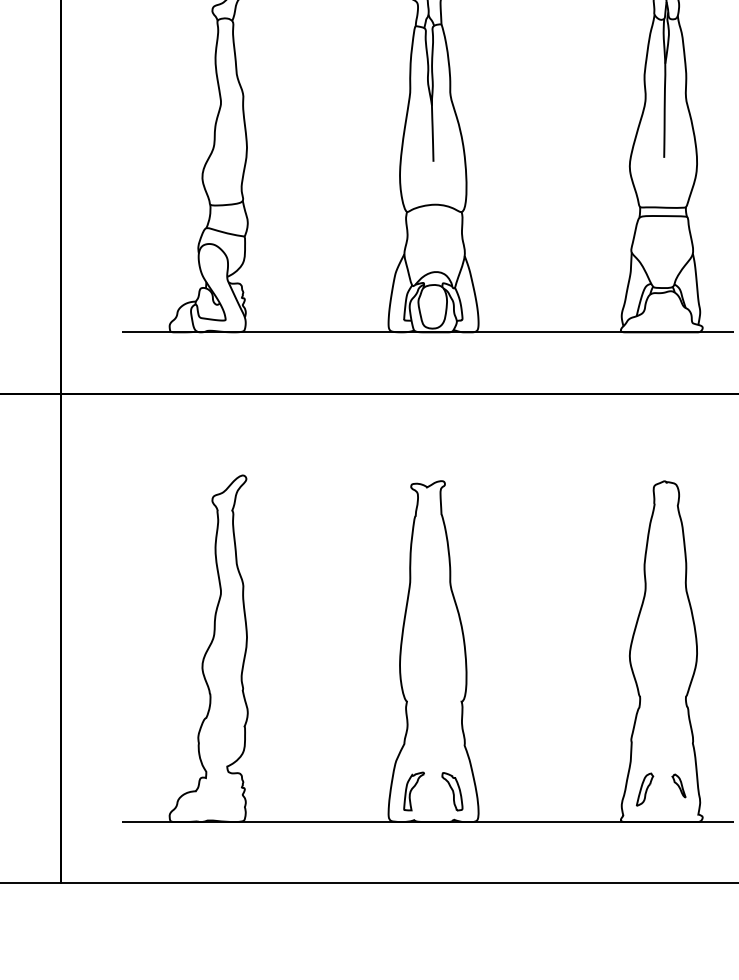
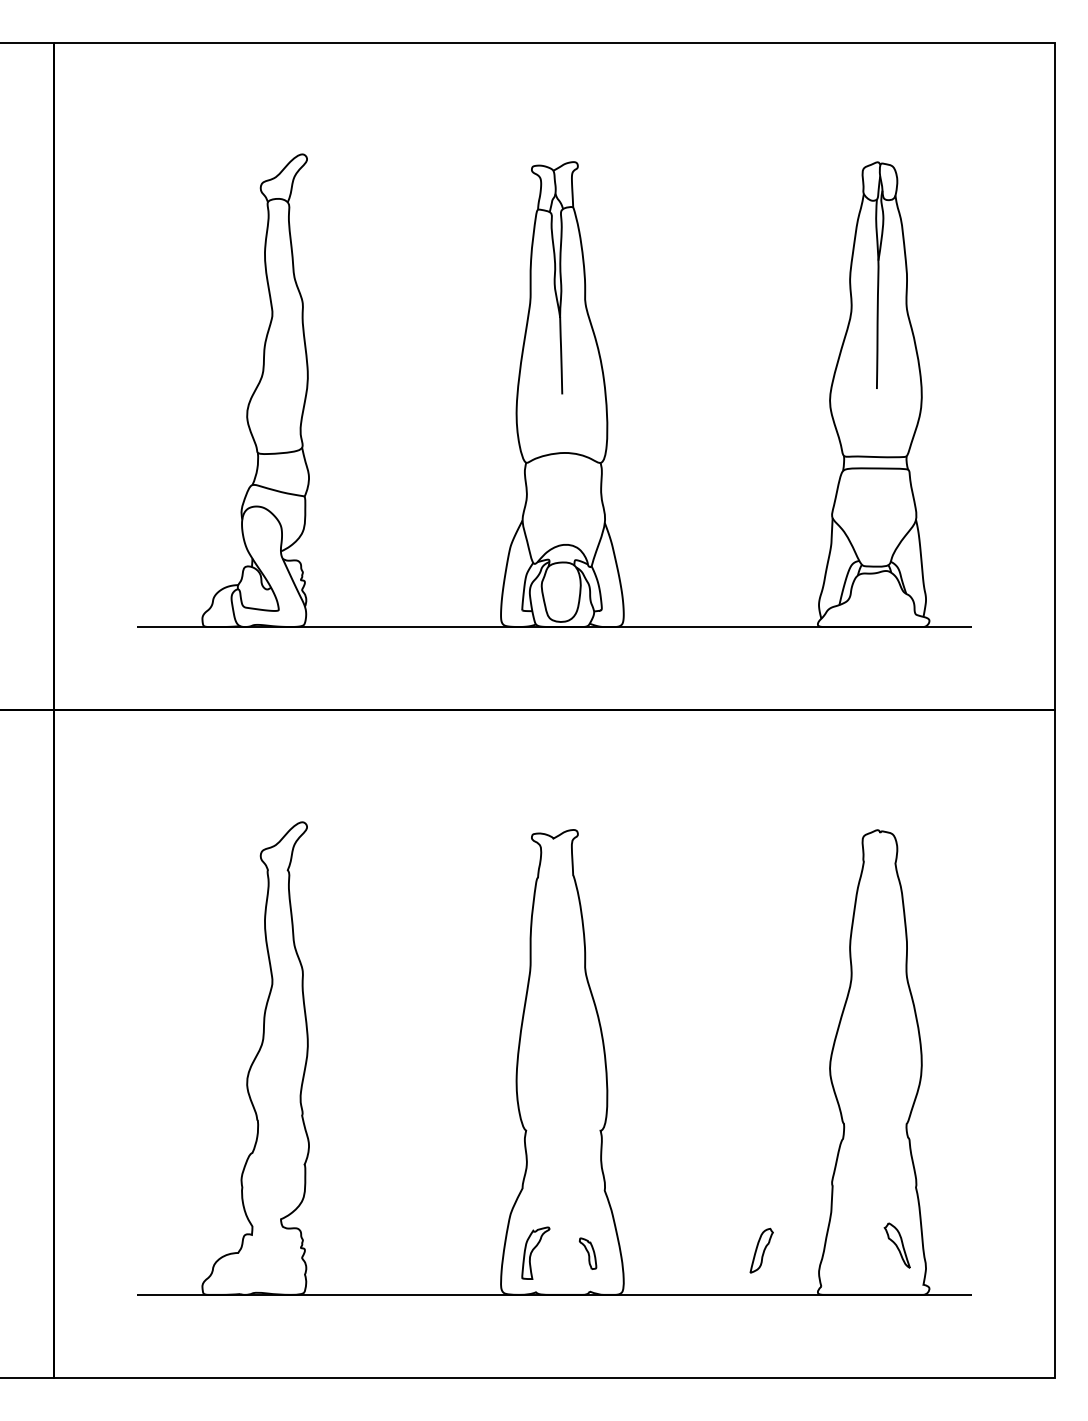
part: (678, 785) -> (896, 1245), size x1.4
part: (644, 789) -> (761, 1250), moved
part: (451, 791) -> (587, 1253), size x0.6

